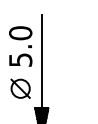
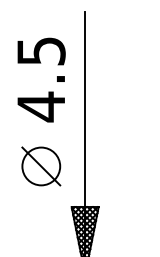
text: (20, 46) -> (40, 78), 5.0 -> 4.5

